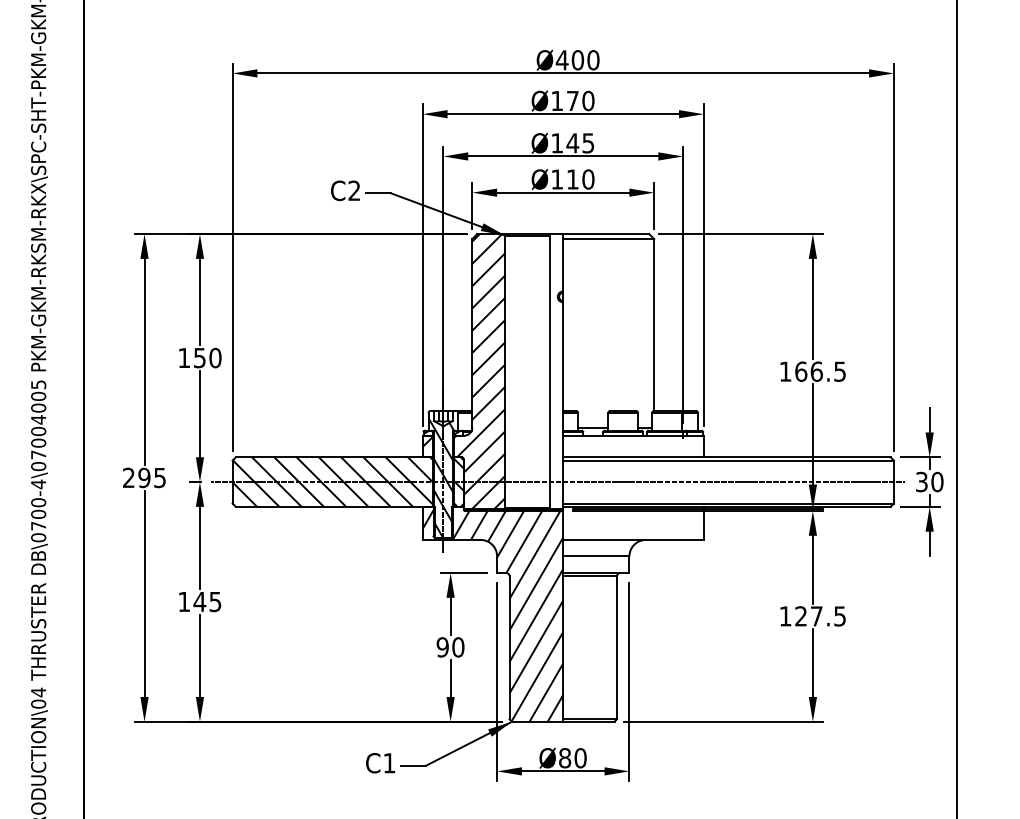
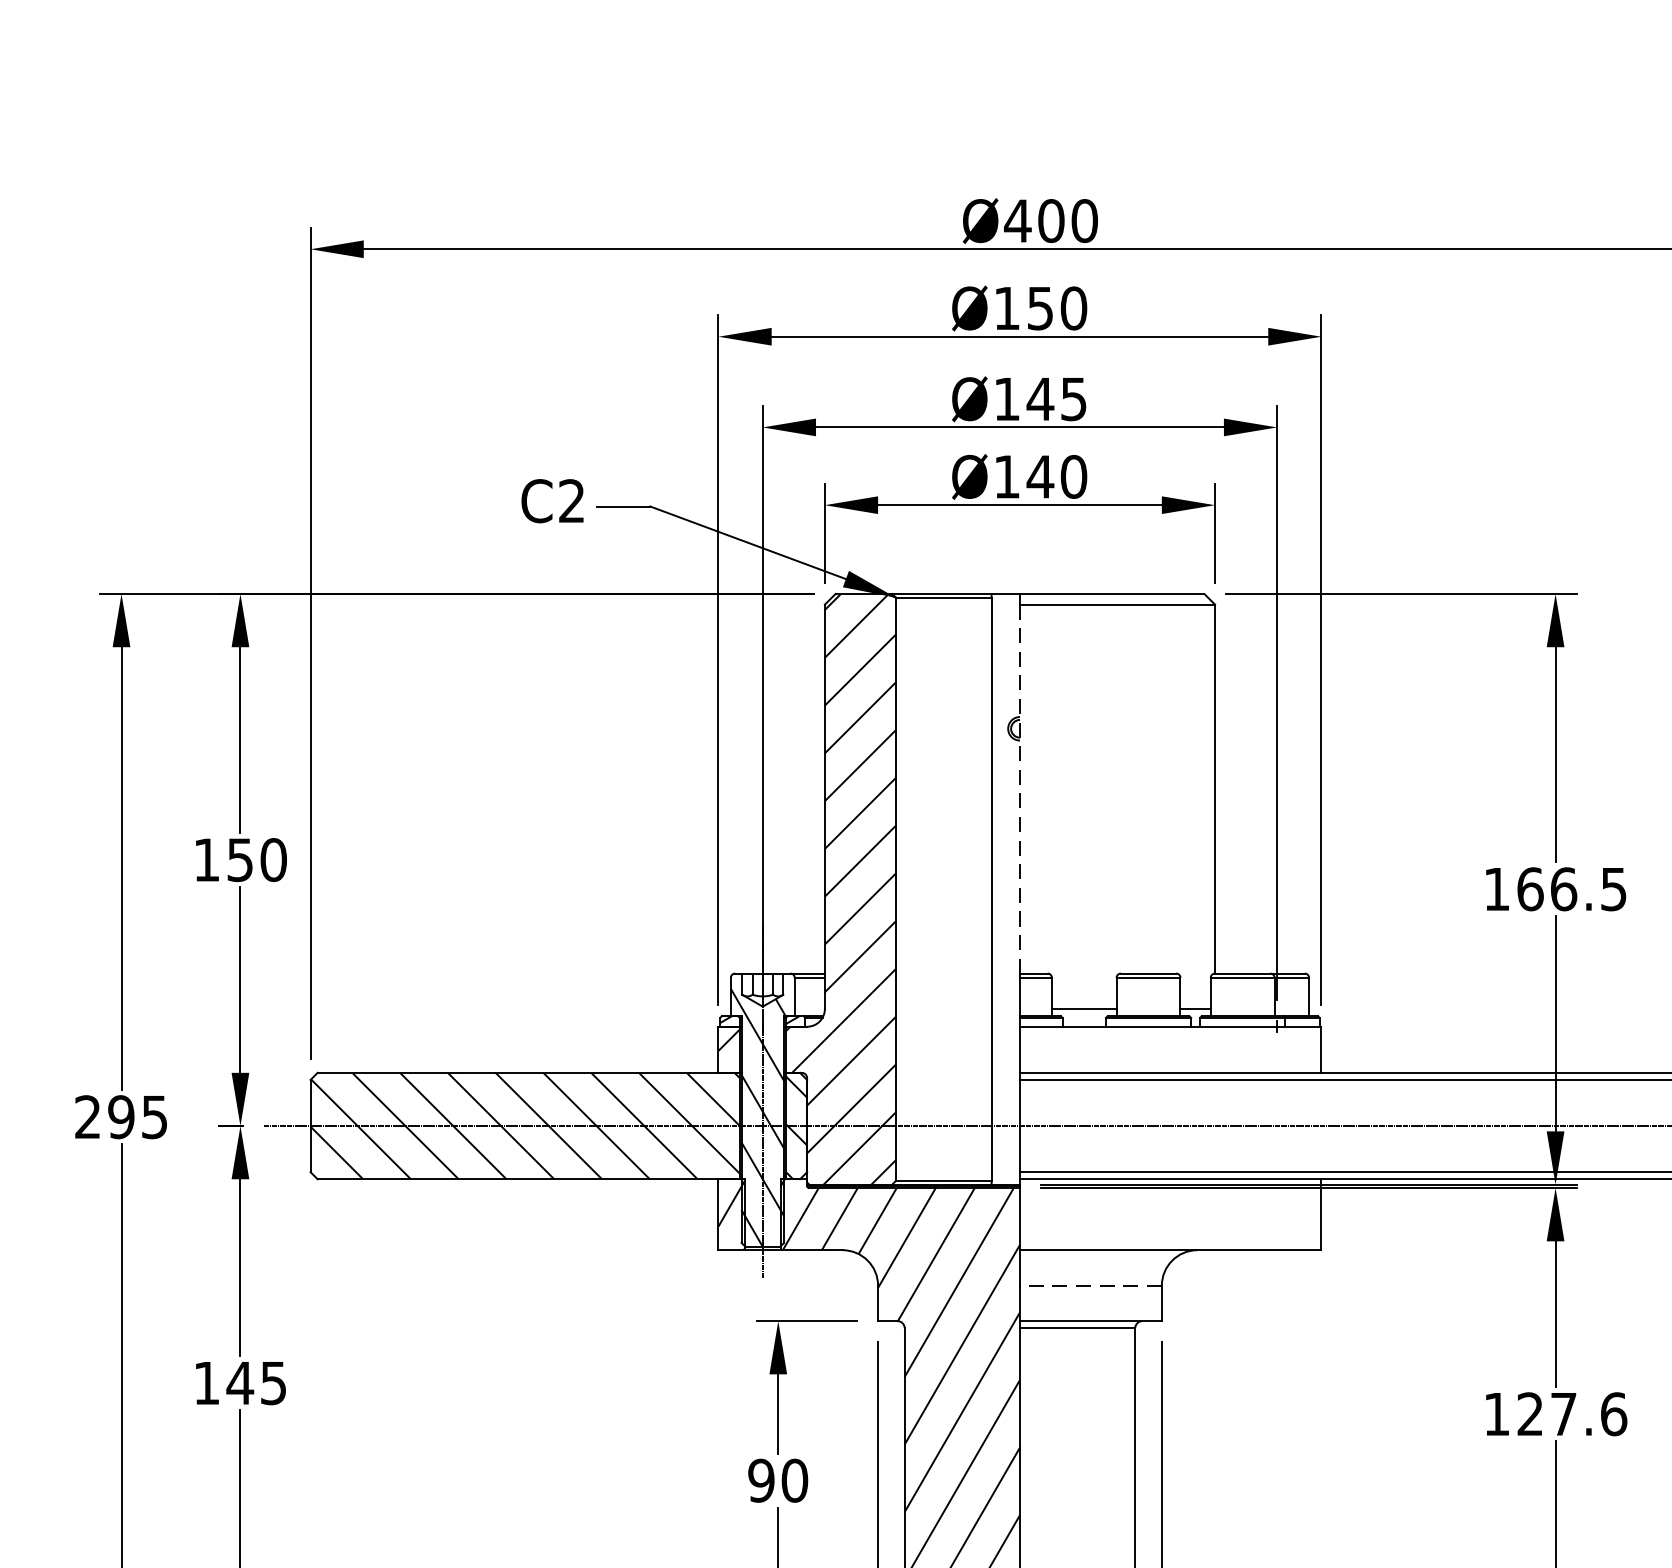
text: (572, 101) -> (1039, 309), Ø170 -> Ø150
text: (572, 179) -> (1039, 476), Ø110 -> Ø140
line: (563, 325) -> (1020, 790), solid -> dashed
line: (595, 556) -> (1089, 1285), solid -> dashed
text: (840, 616) -> (1614, 1414), 127.5 -> 127.6

